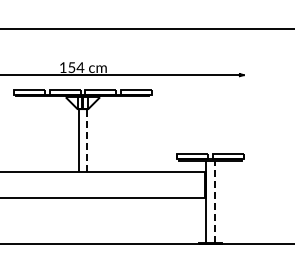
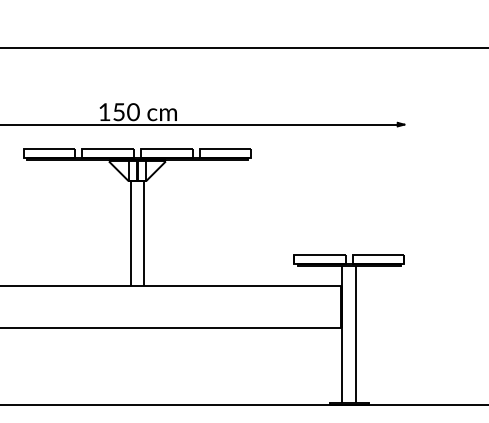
text: (80, 67) -> (133, 111), 154 -> 150
line: (87, 140) -> (144, 233), dashed -> solid
line: (214, 201) -> (355, 334), dashed -> solid

